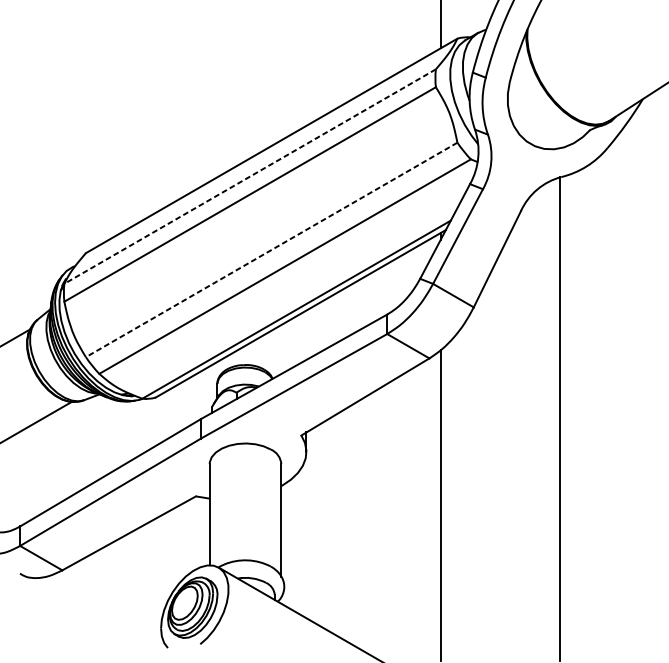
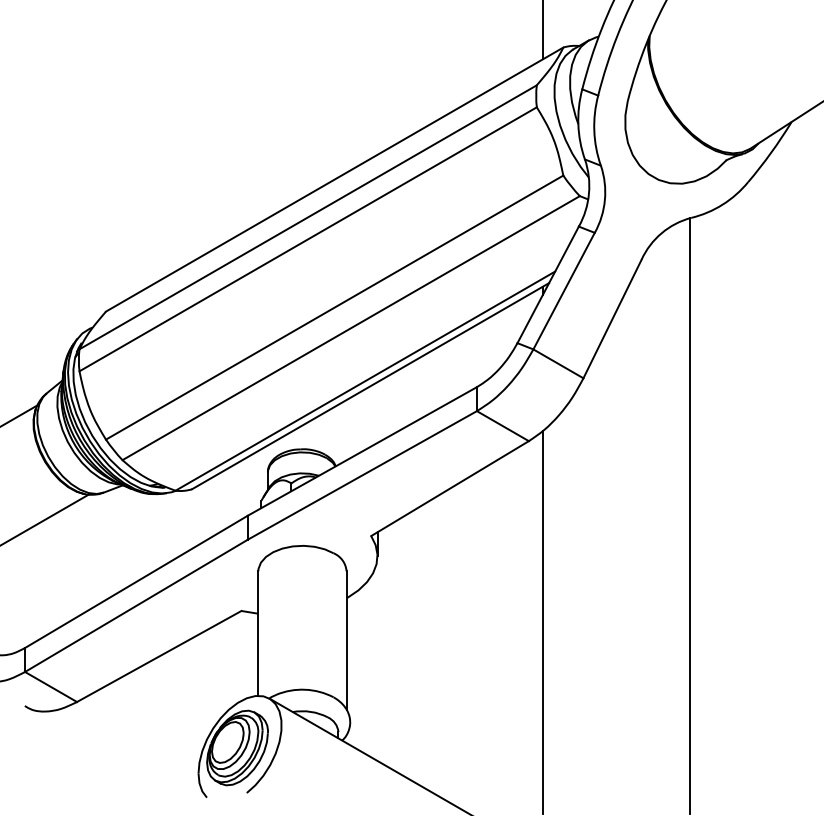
line: (249, 176) -> (307, 217), dashed -> solid
line: (271, 249) -> (334, 307), dashed -> solid

